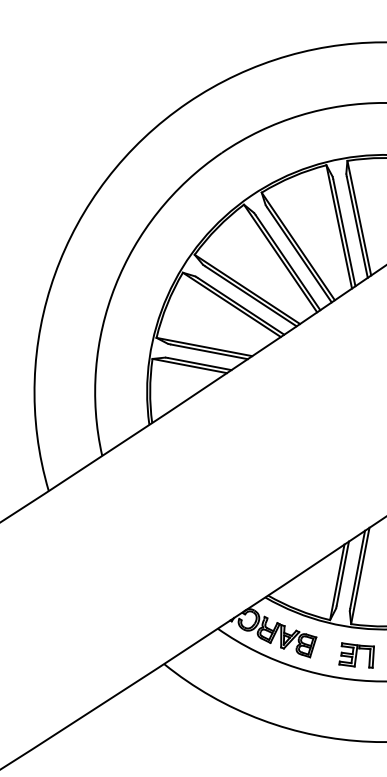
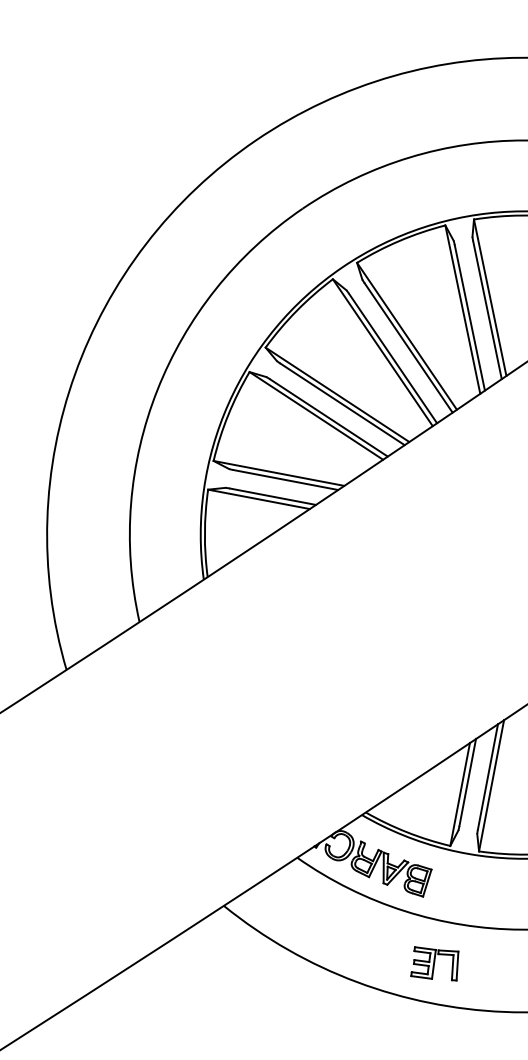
part: (356, 655) -> (434, 963), moved

